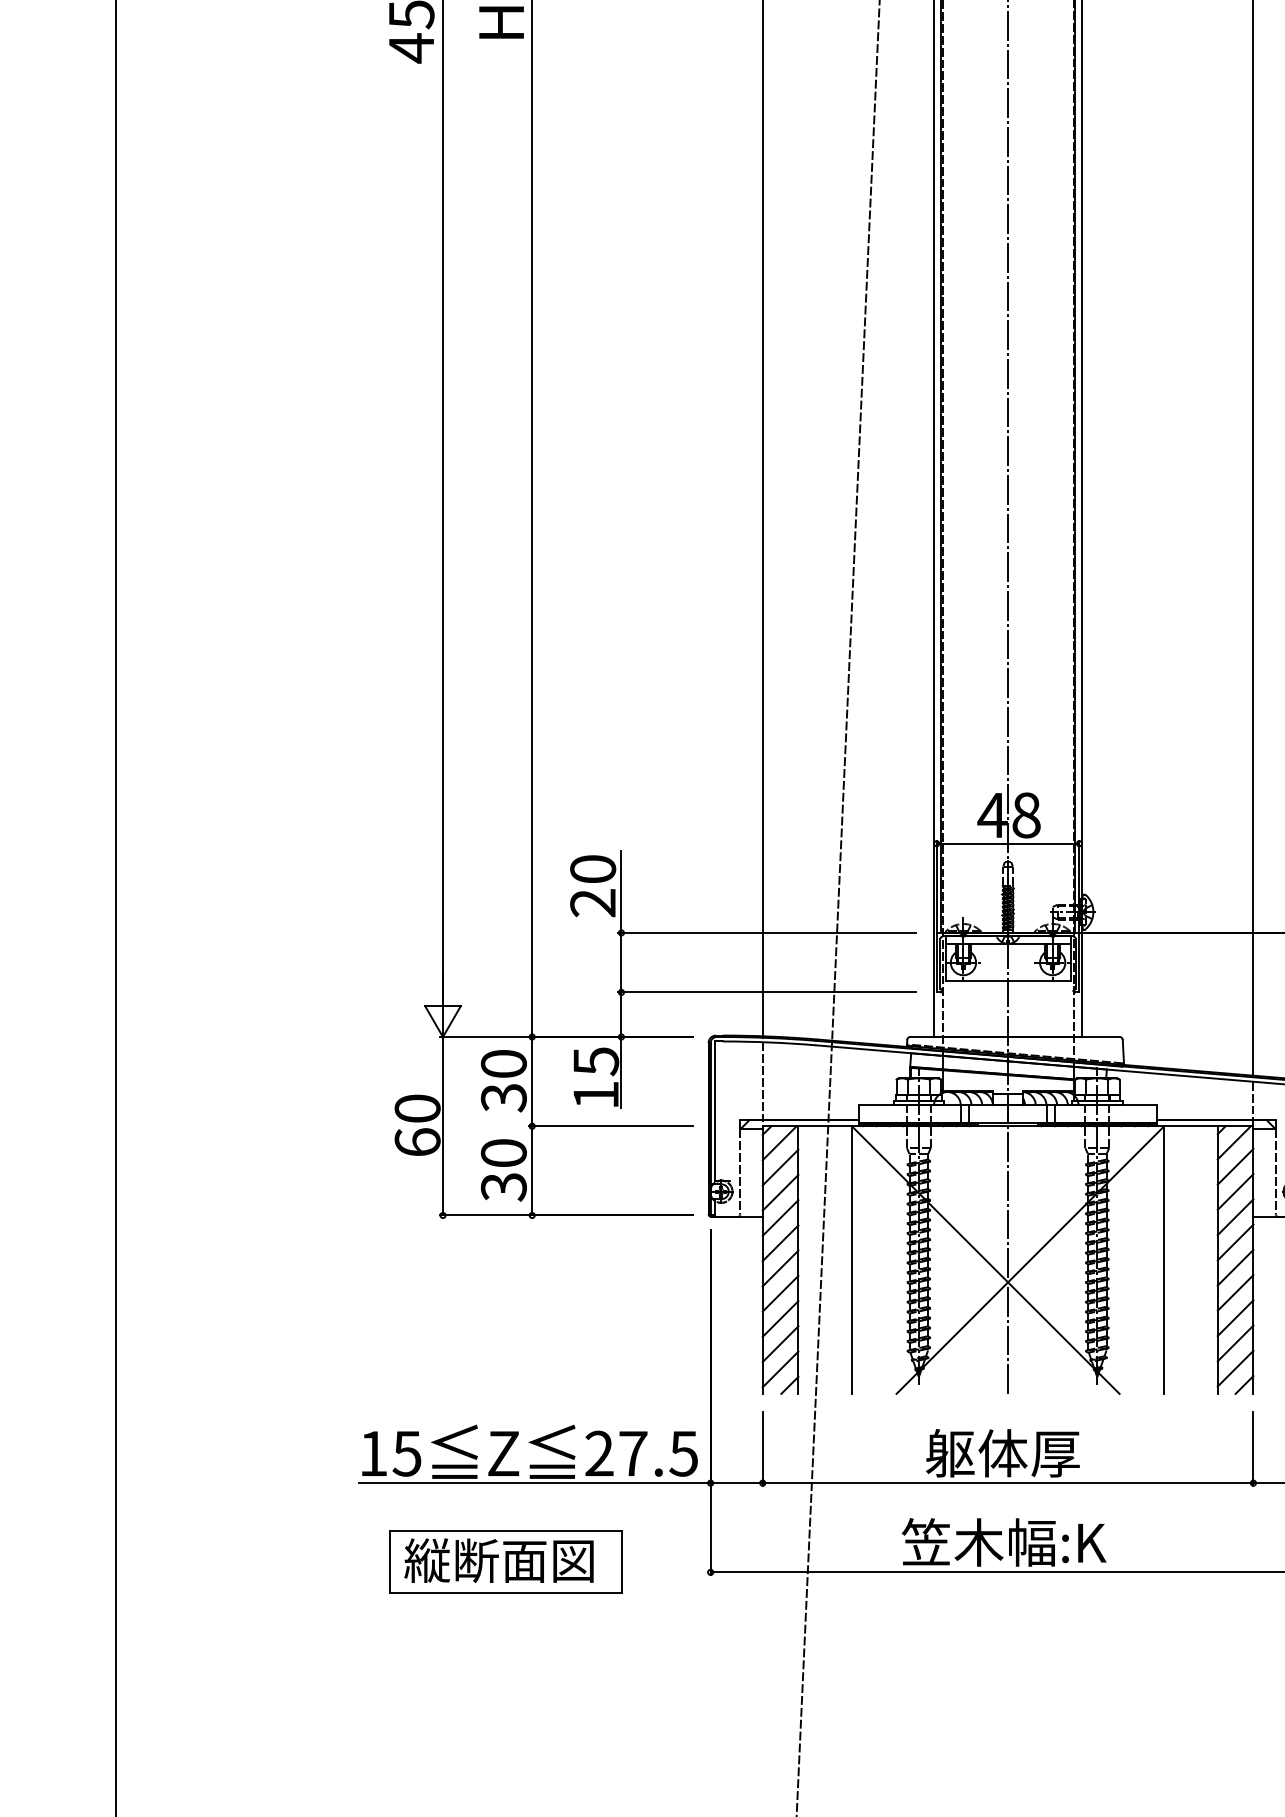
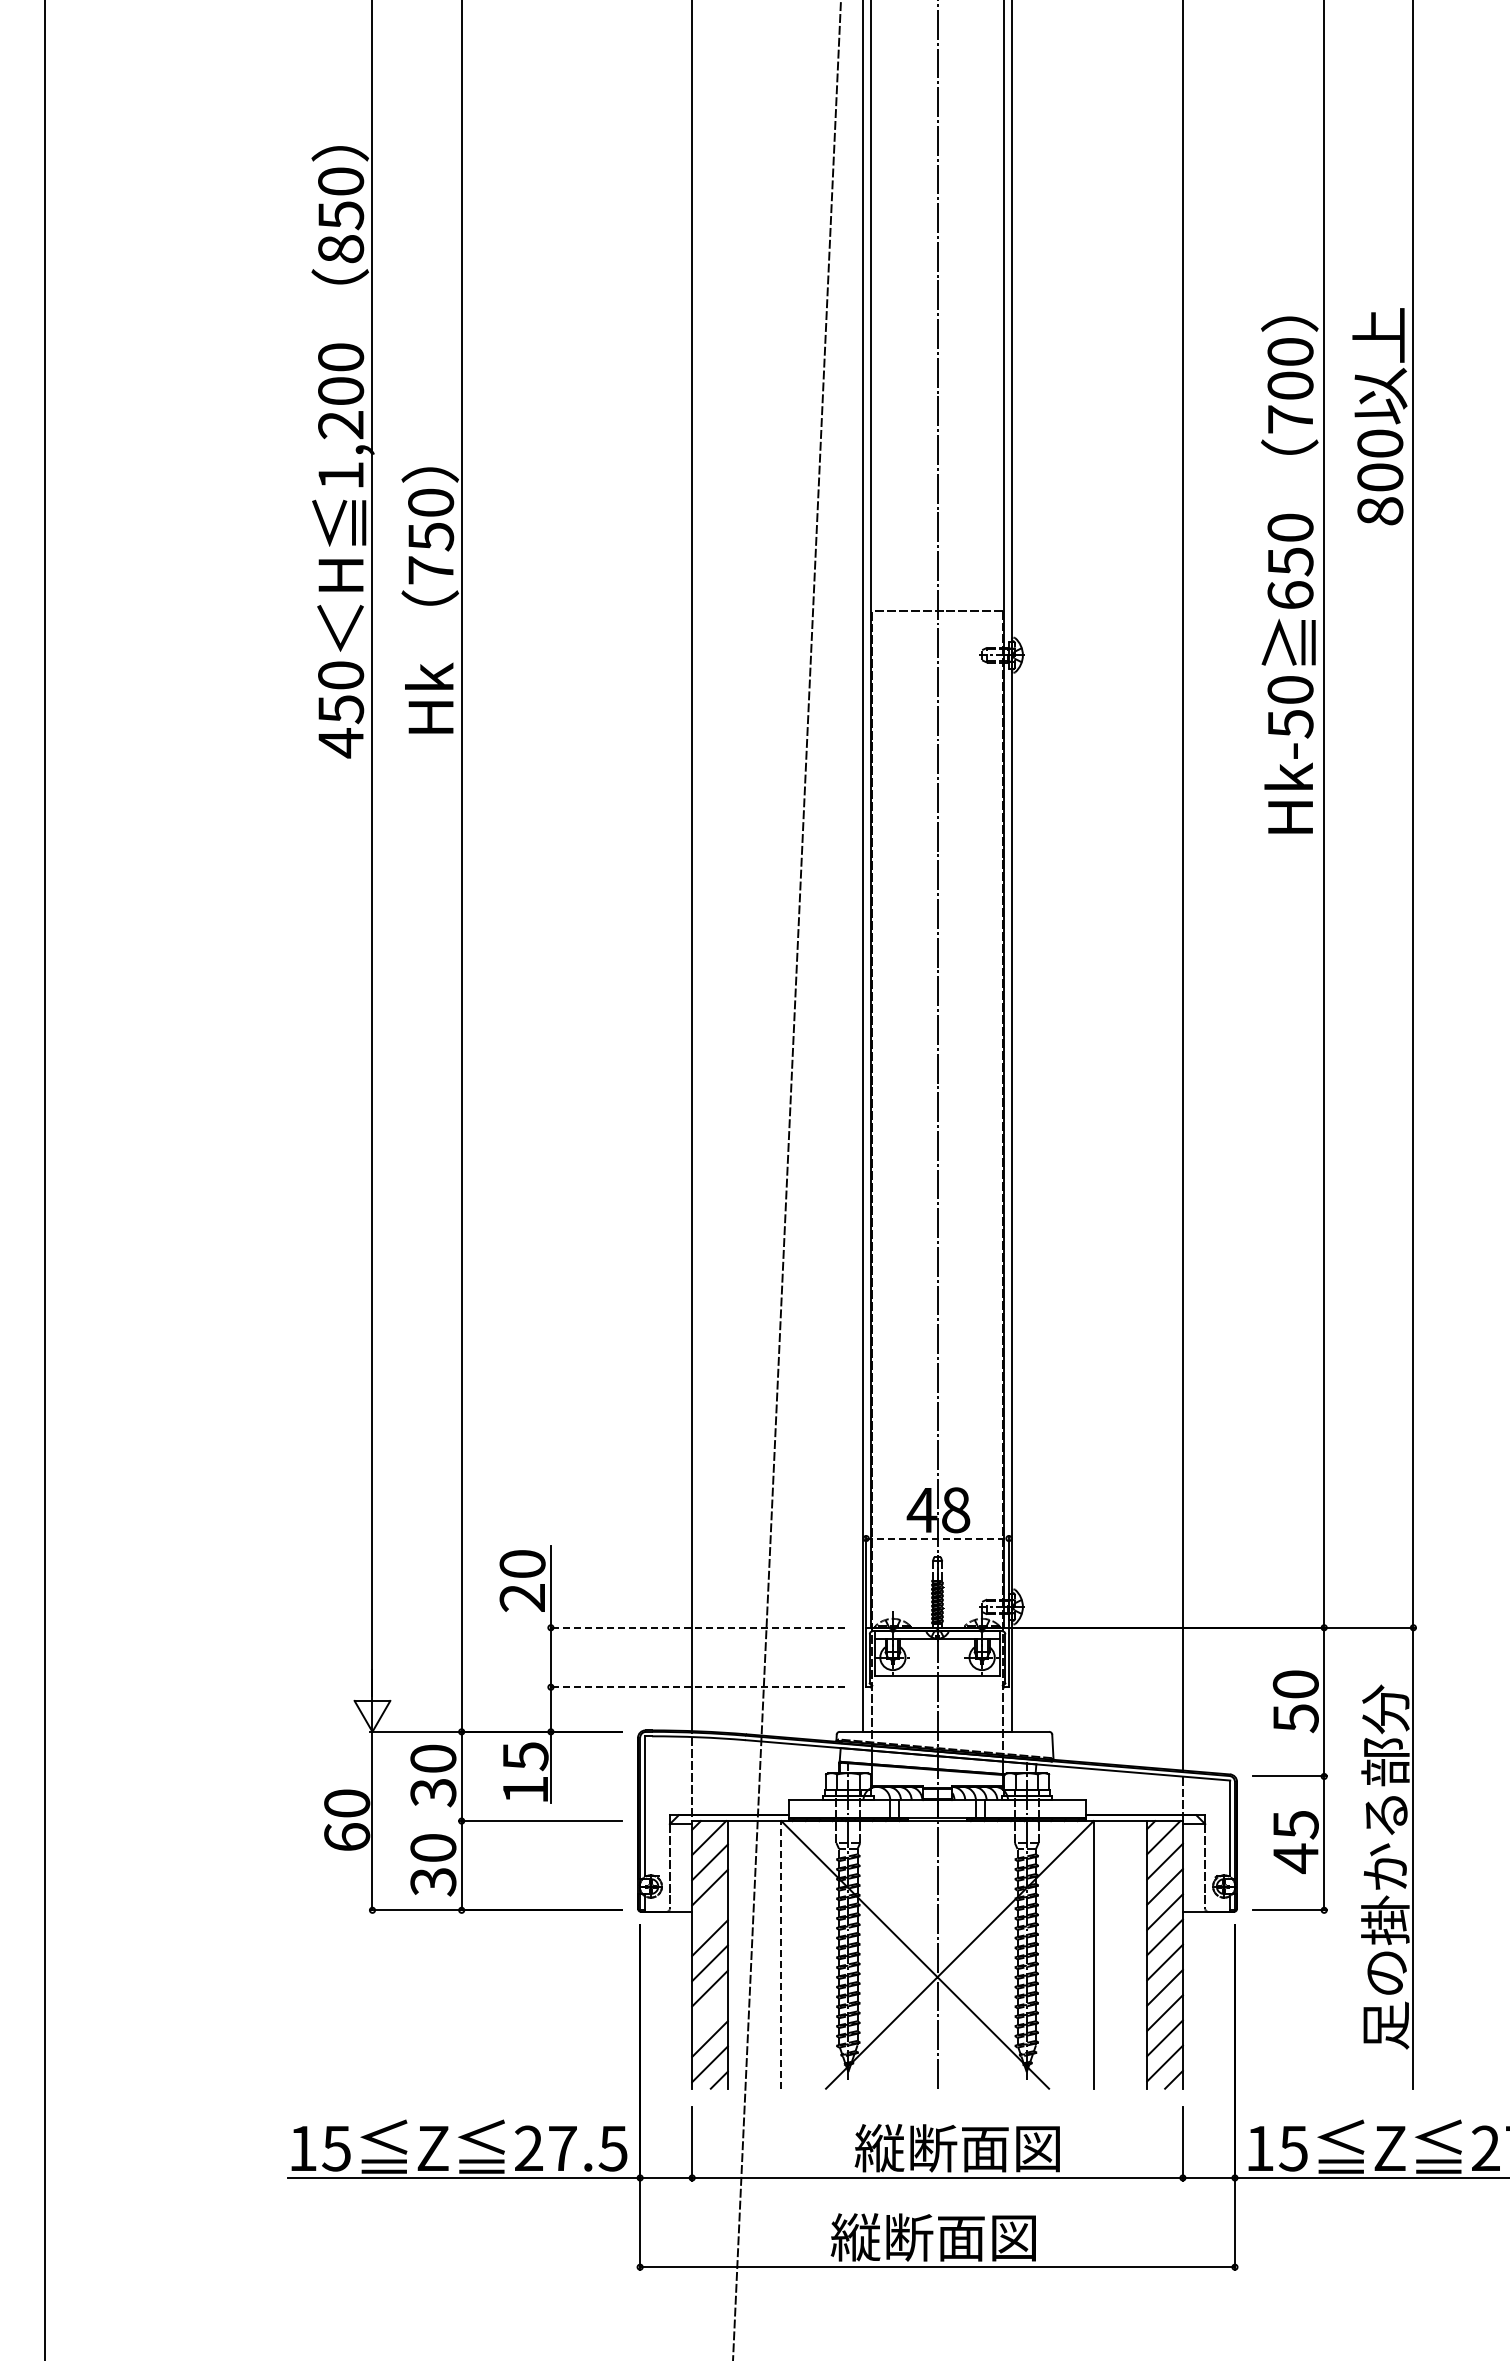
line: (1009, 843) -> (938, 1538), solid -> dashed
line: (767, 932) -> (696, 1627), solid -> dashed
line: (767, 992) -> (696, 1687), solid -> dashed
line: (780, 1217) -> (709, 1912), removed
line: (852, 1259) -> (781, 1954), solid -> dashed
line: (780, 1318) -> (709, 2013), removed
text: (1027, 1453) -> (956, 2148), 躯体厚 -> 縦断面図
text: (1003, 1542) -> (932, 2237), 笠木幅:K -> 縦断面図
part: (506, 1561) -> (435, 2256), removed

